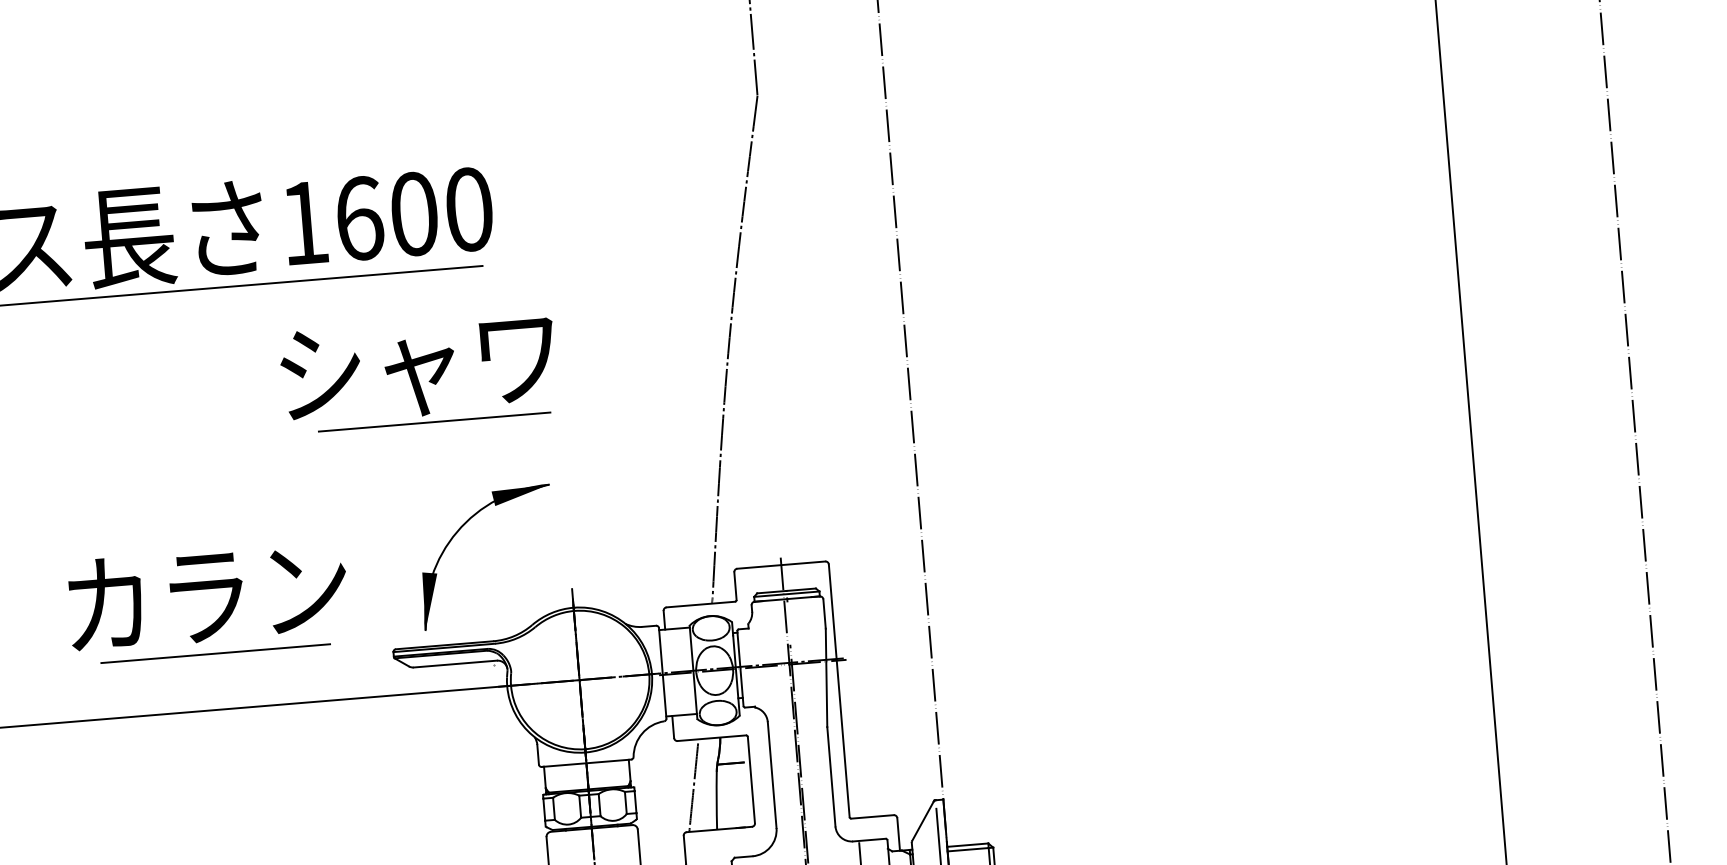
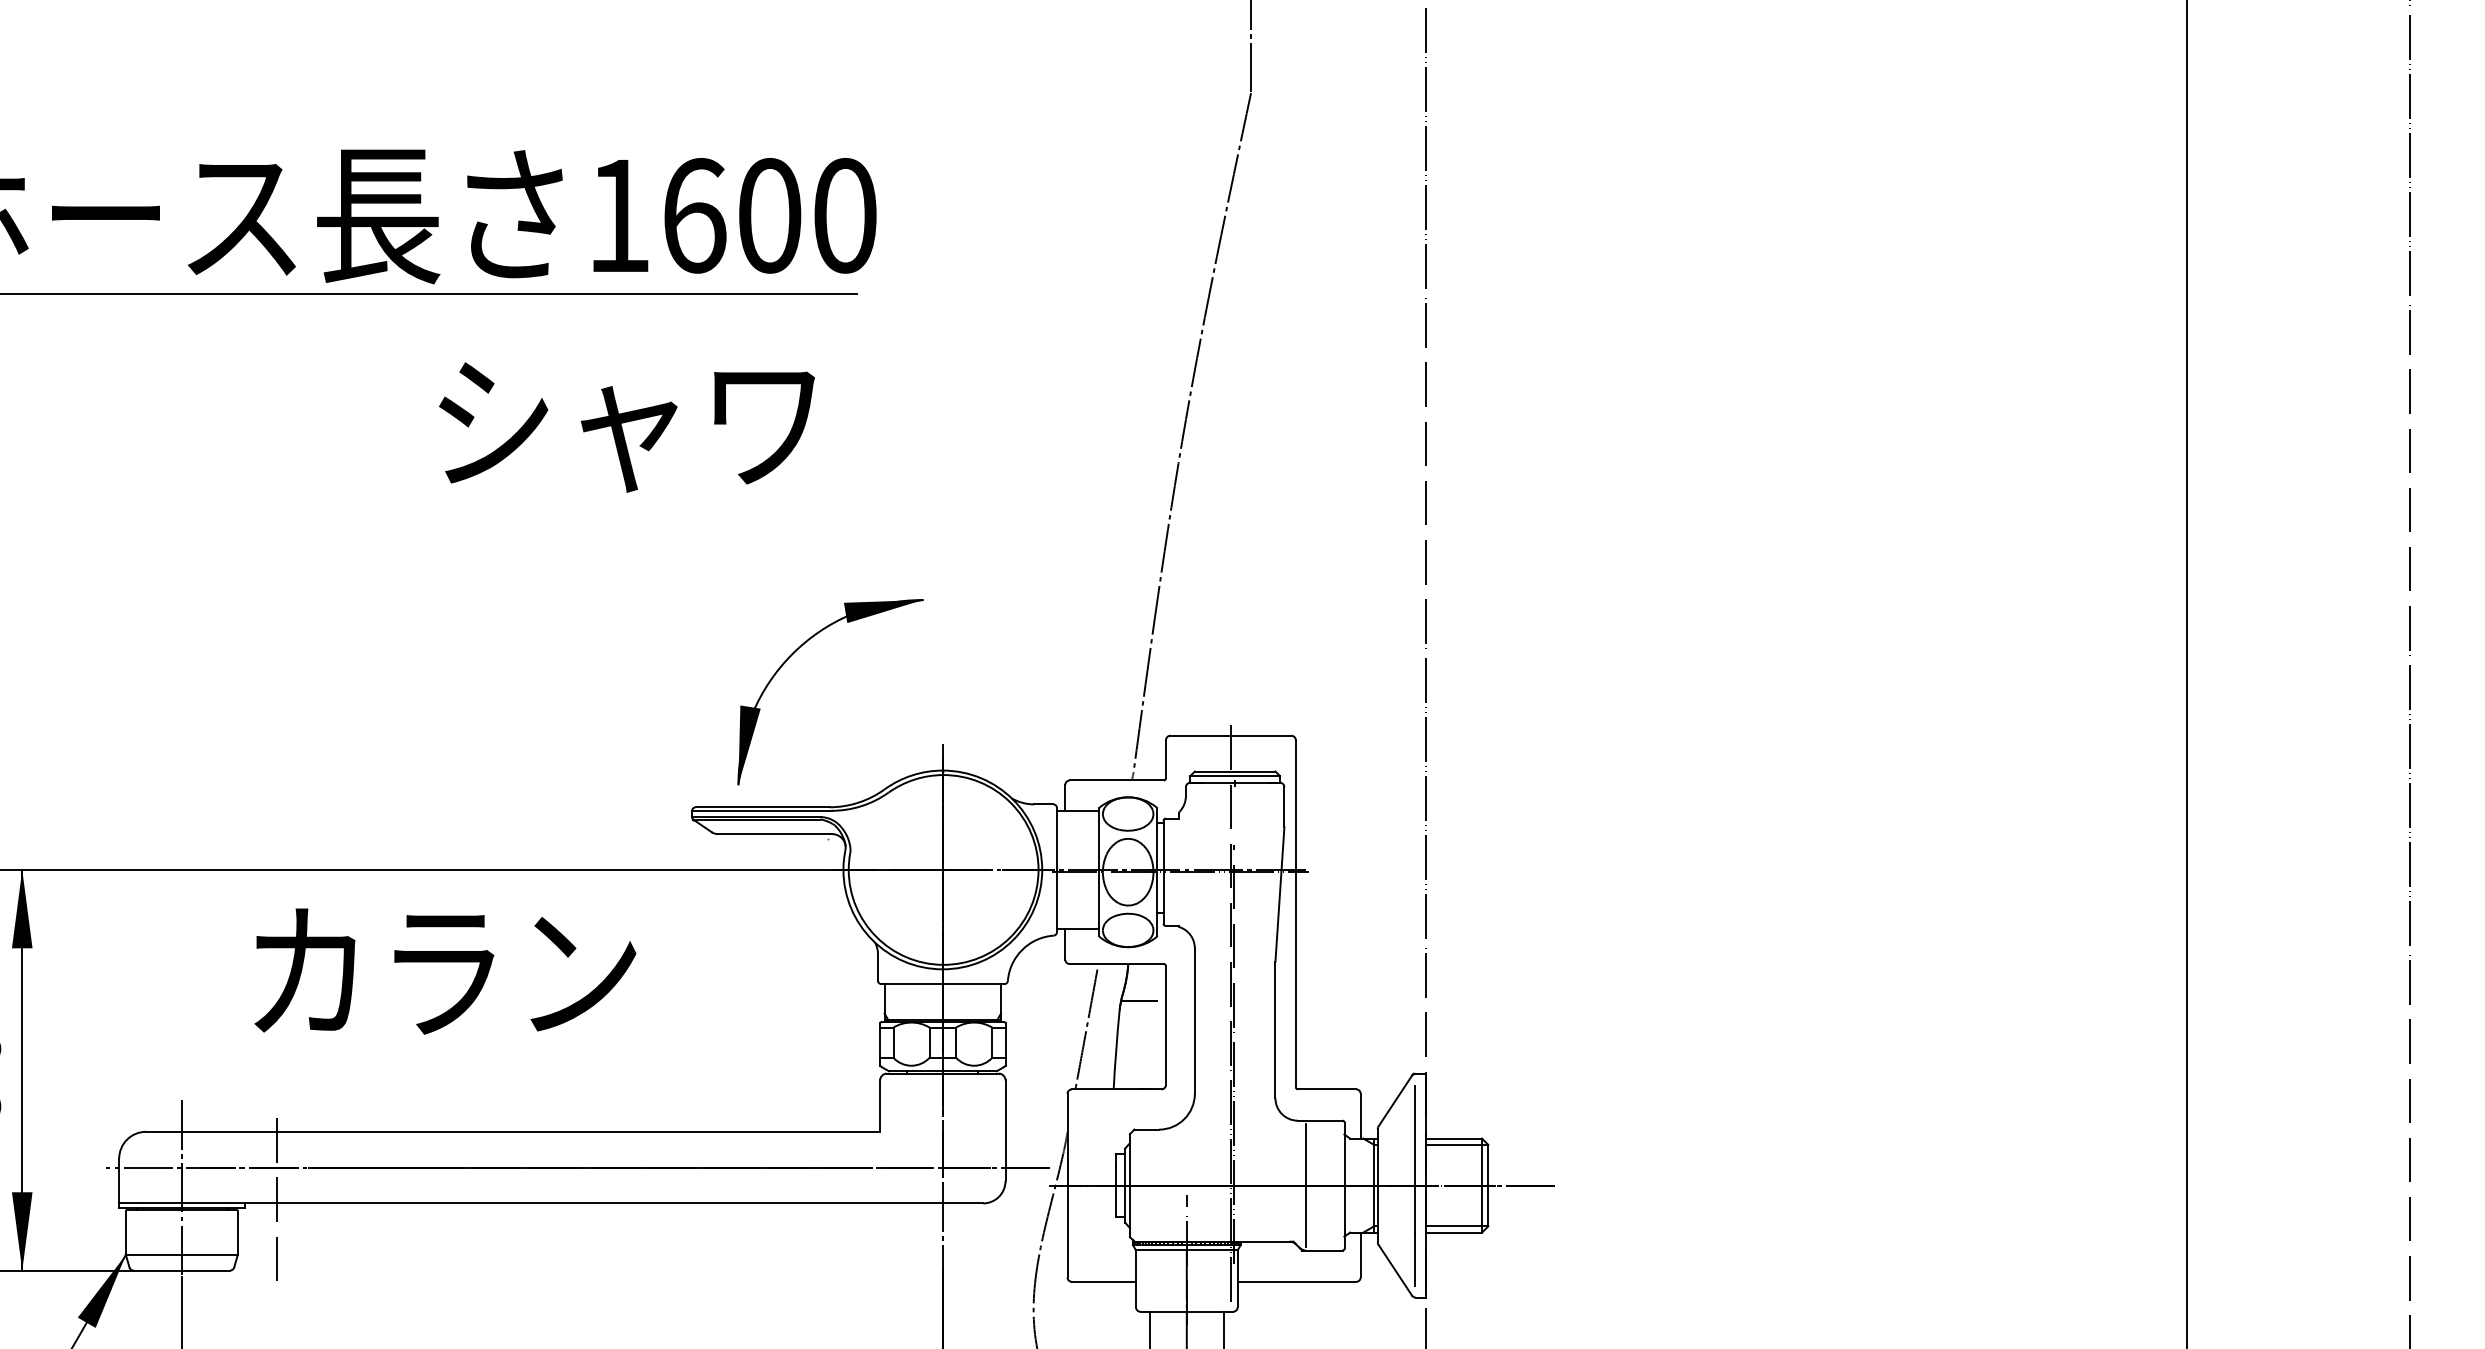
text: (418, 369) -> (626, 427), moved
line: (434, 421) -> (773, 501), removed
text: (208, 595) -> (445, 971), moved
line: (215, 653) -> (449, 793), removed

